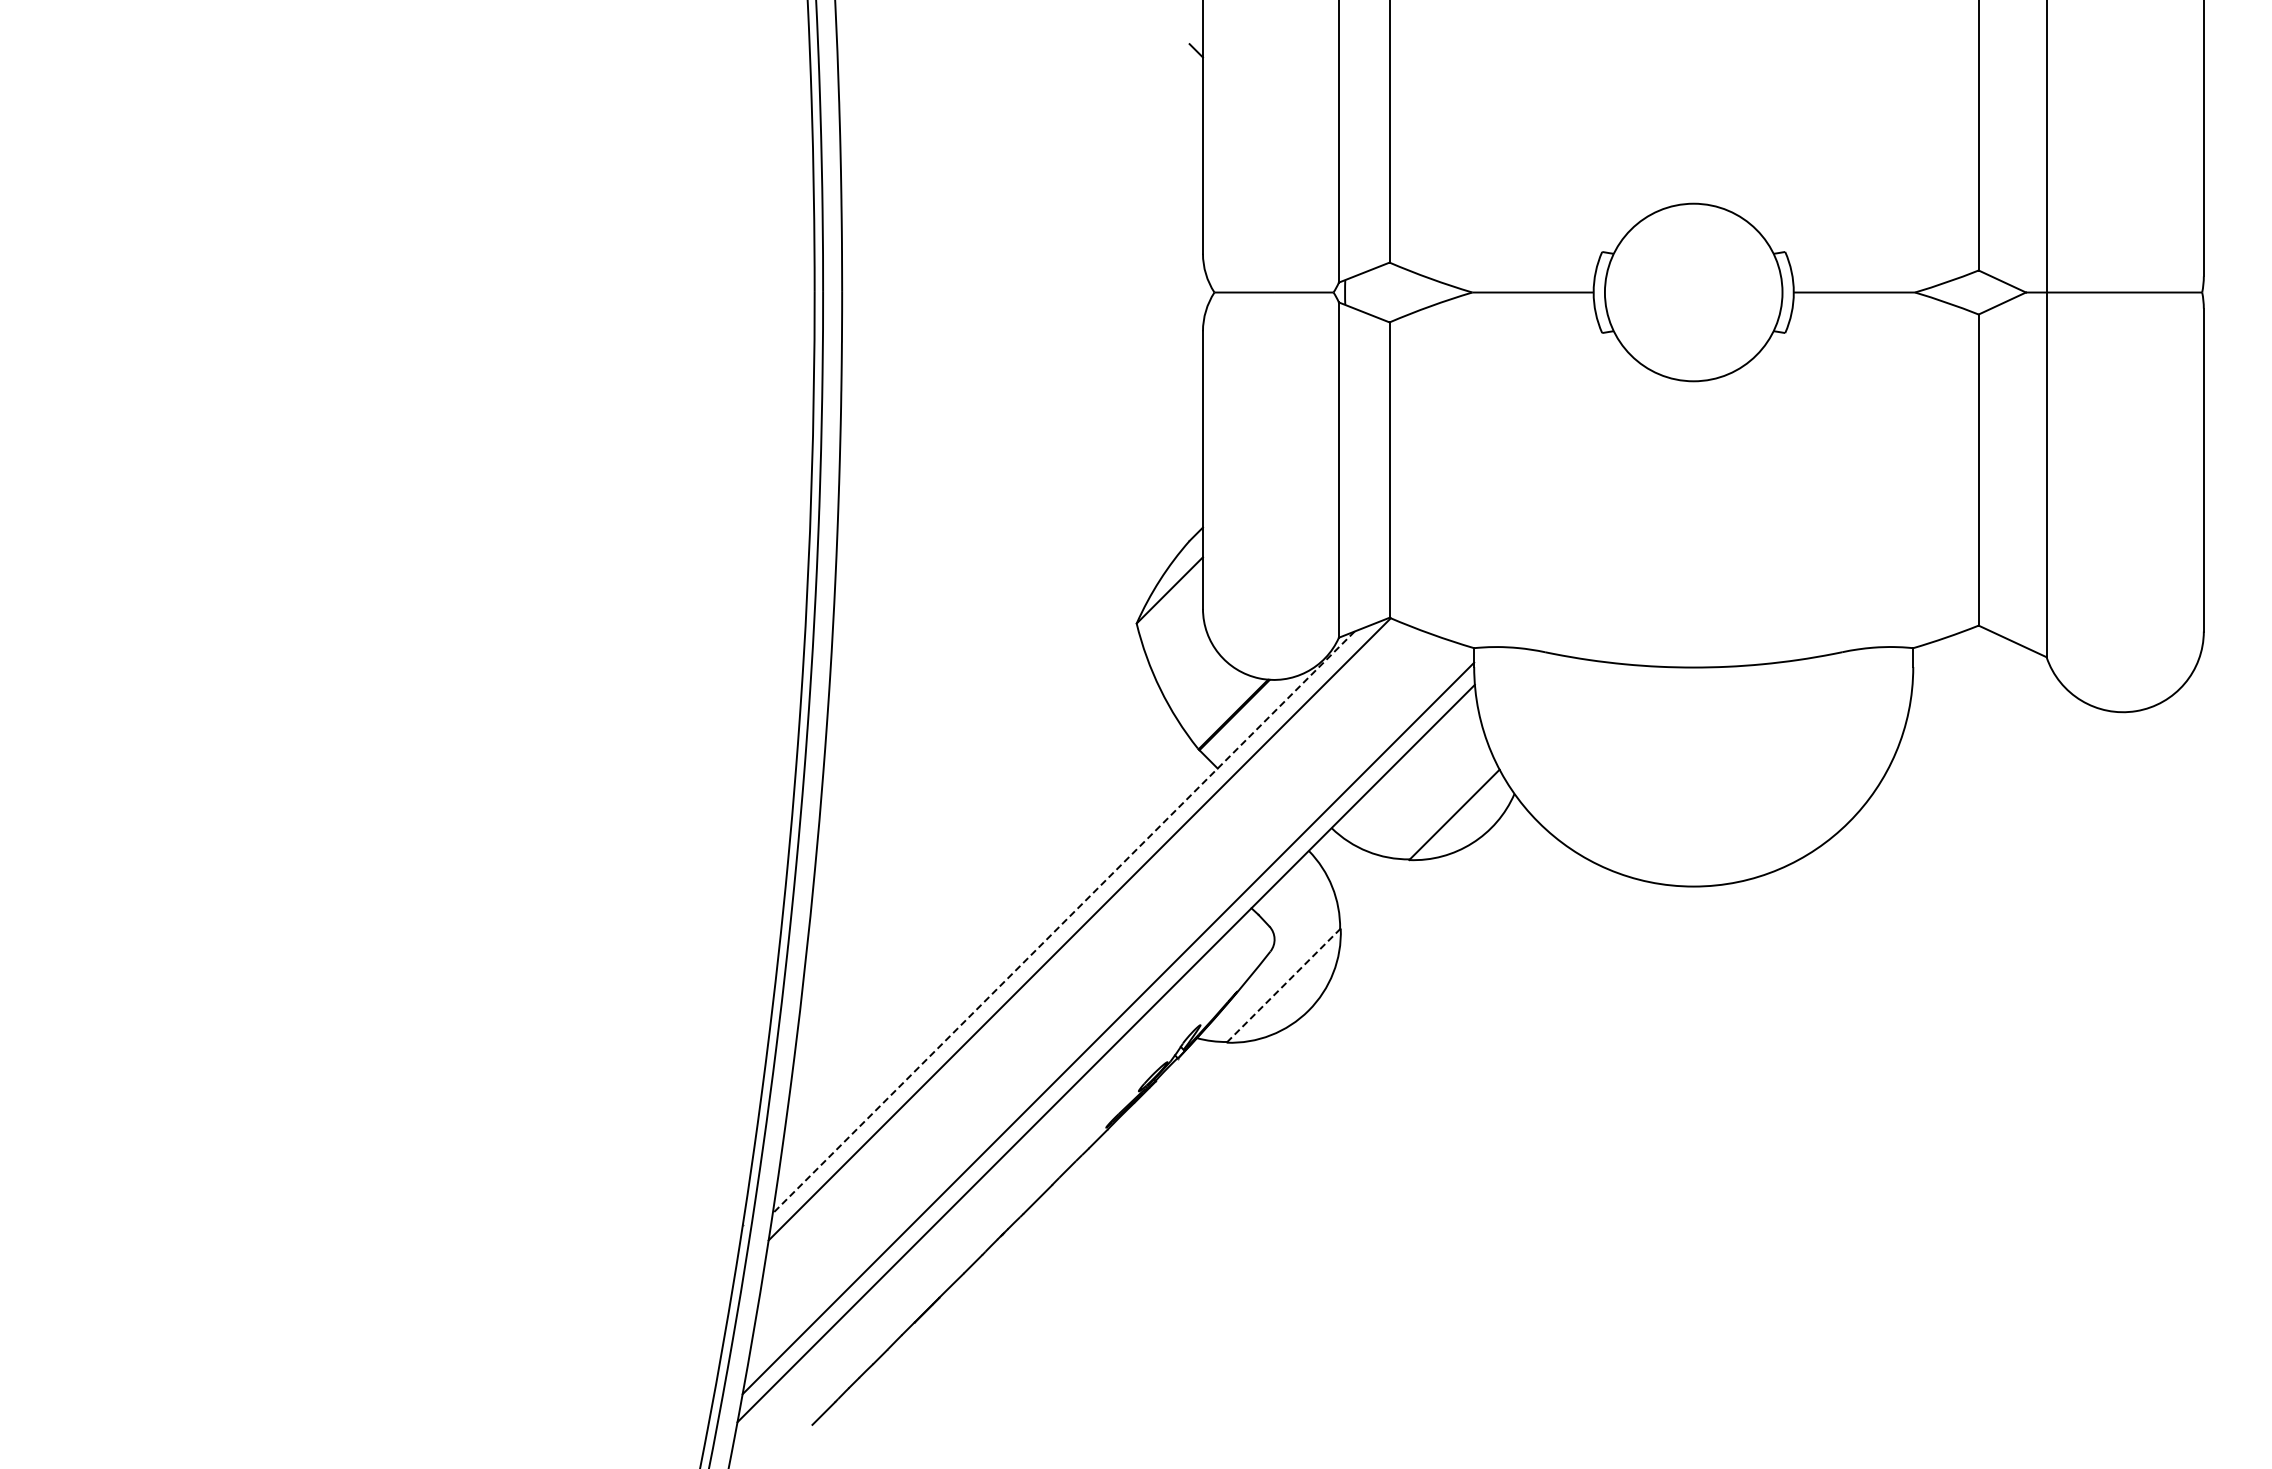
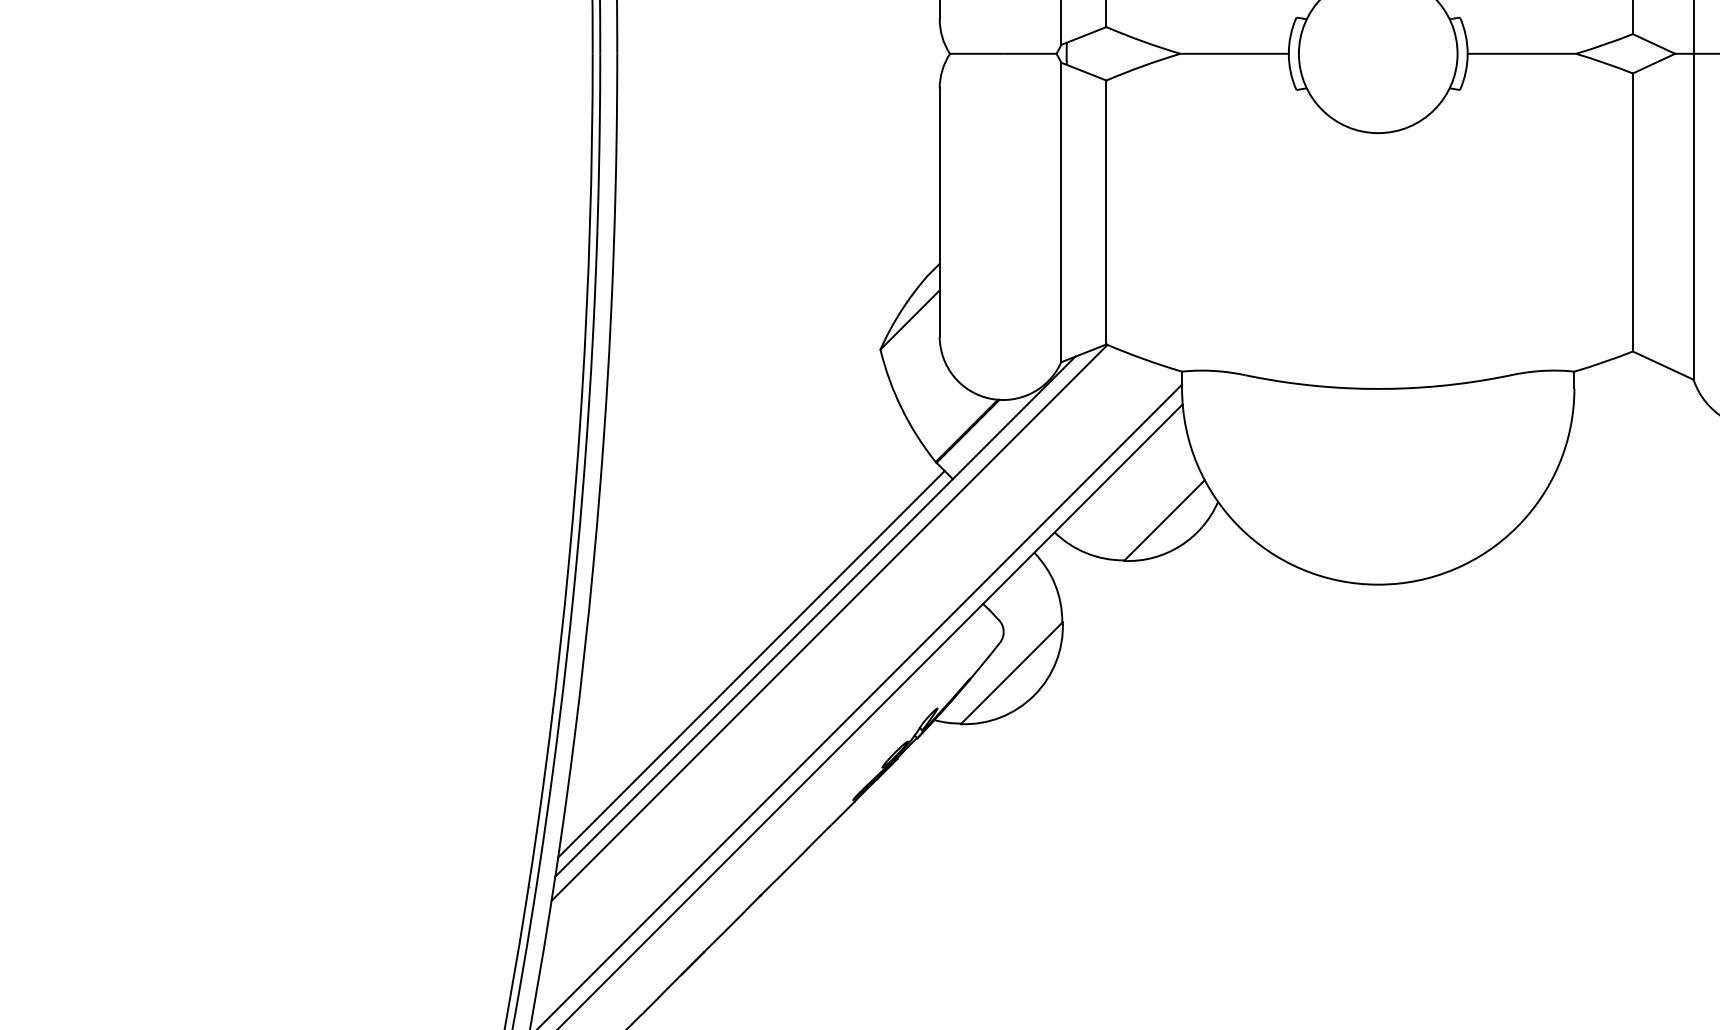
line: (1063, 922) -> (815, 616), dashed -> solid
line: (992, 975) -> (751, 664), added
line: (1283, 985) -> (1011, 673), dashed -> solid

